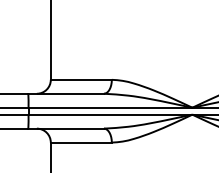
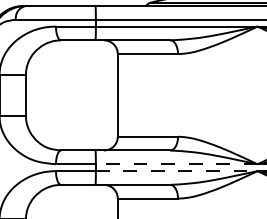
line: (110, 107) -> (176, 164), solid -> dashed
line: (110, 115) -> (176, 171), solid -> dashed

